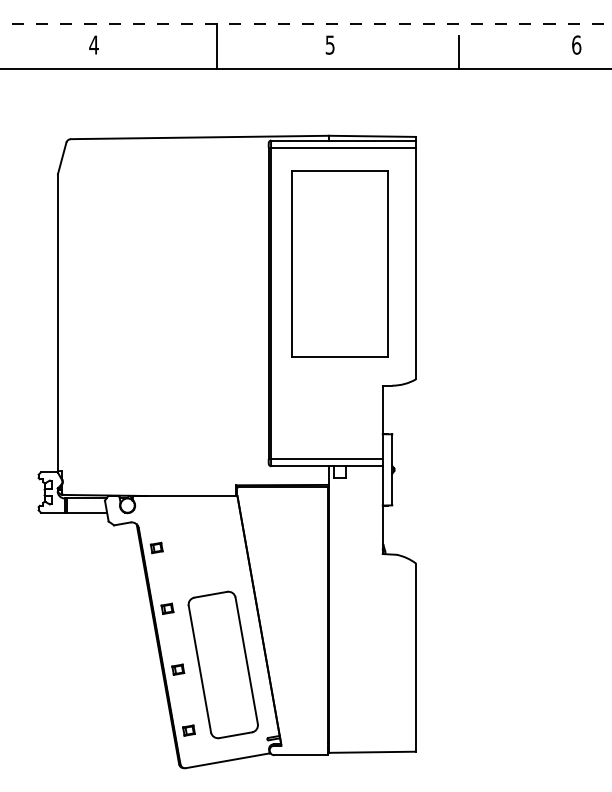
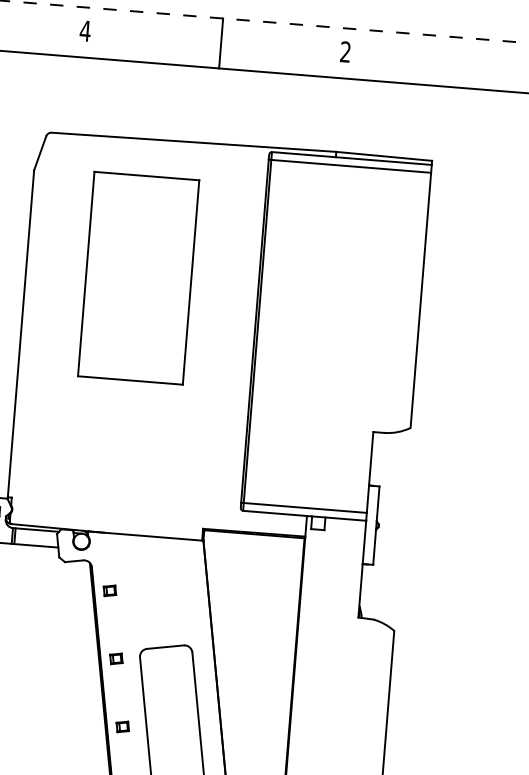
text: (329, 44) -> (344, 51), 5 -> 2
line: (458, 52) -> (486, 71), removed
part: (339, 263) -> (138, 277), moved

